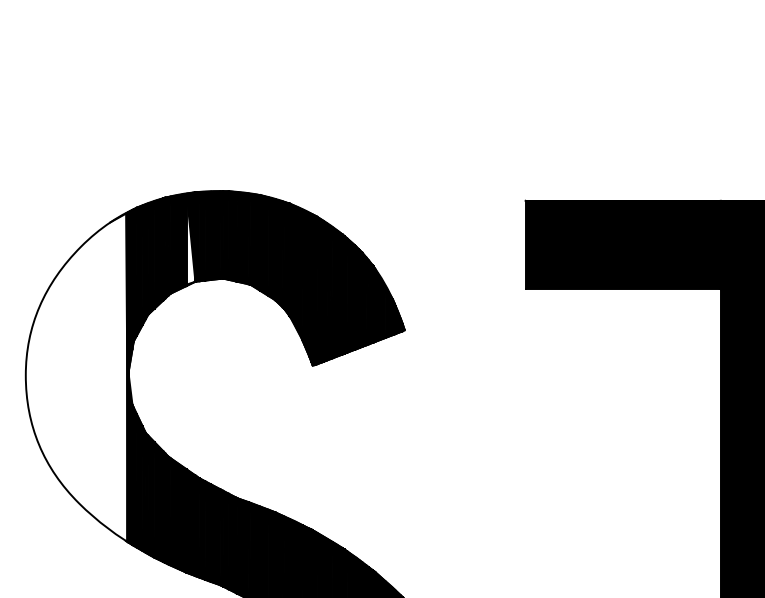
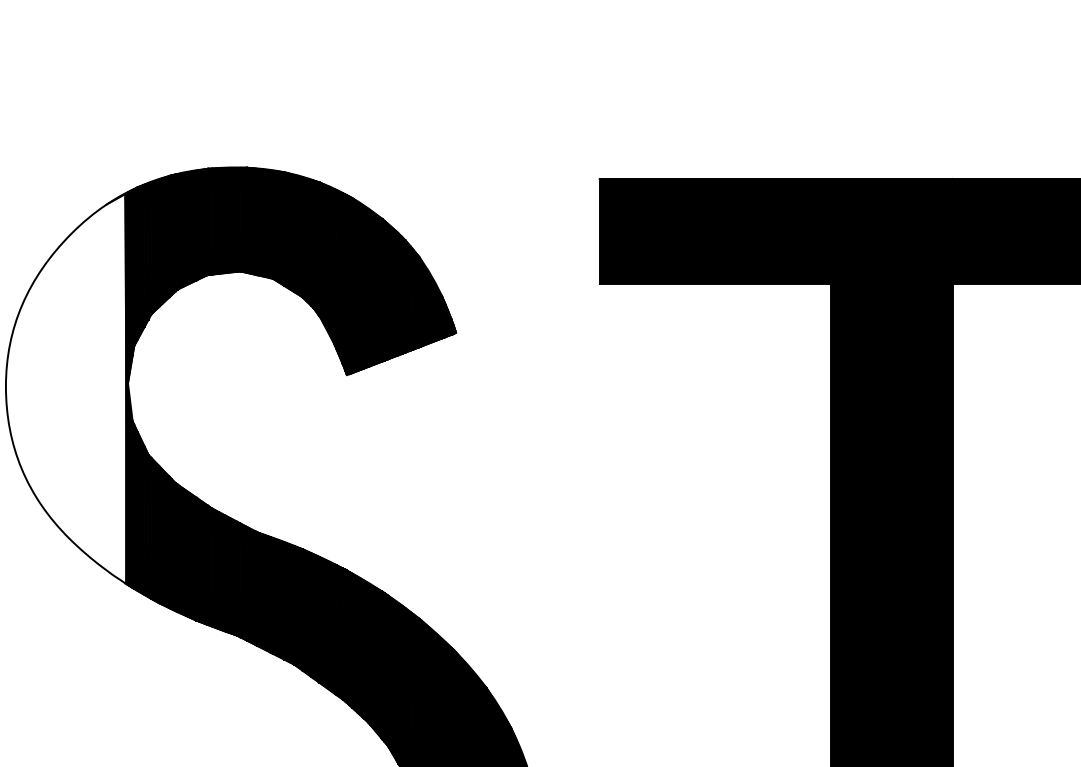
fill: (191, 239) -> (202, 225), added

